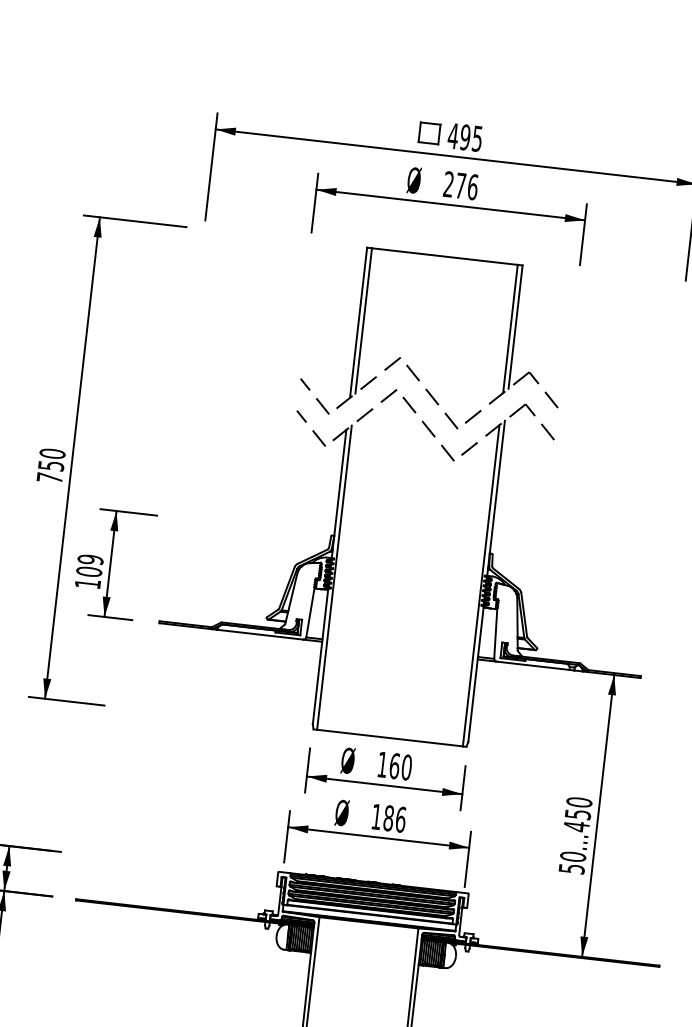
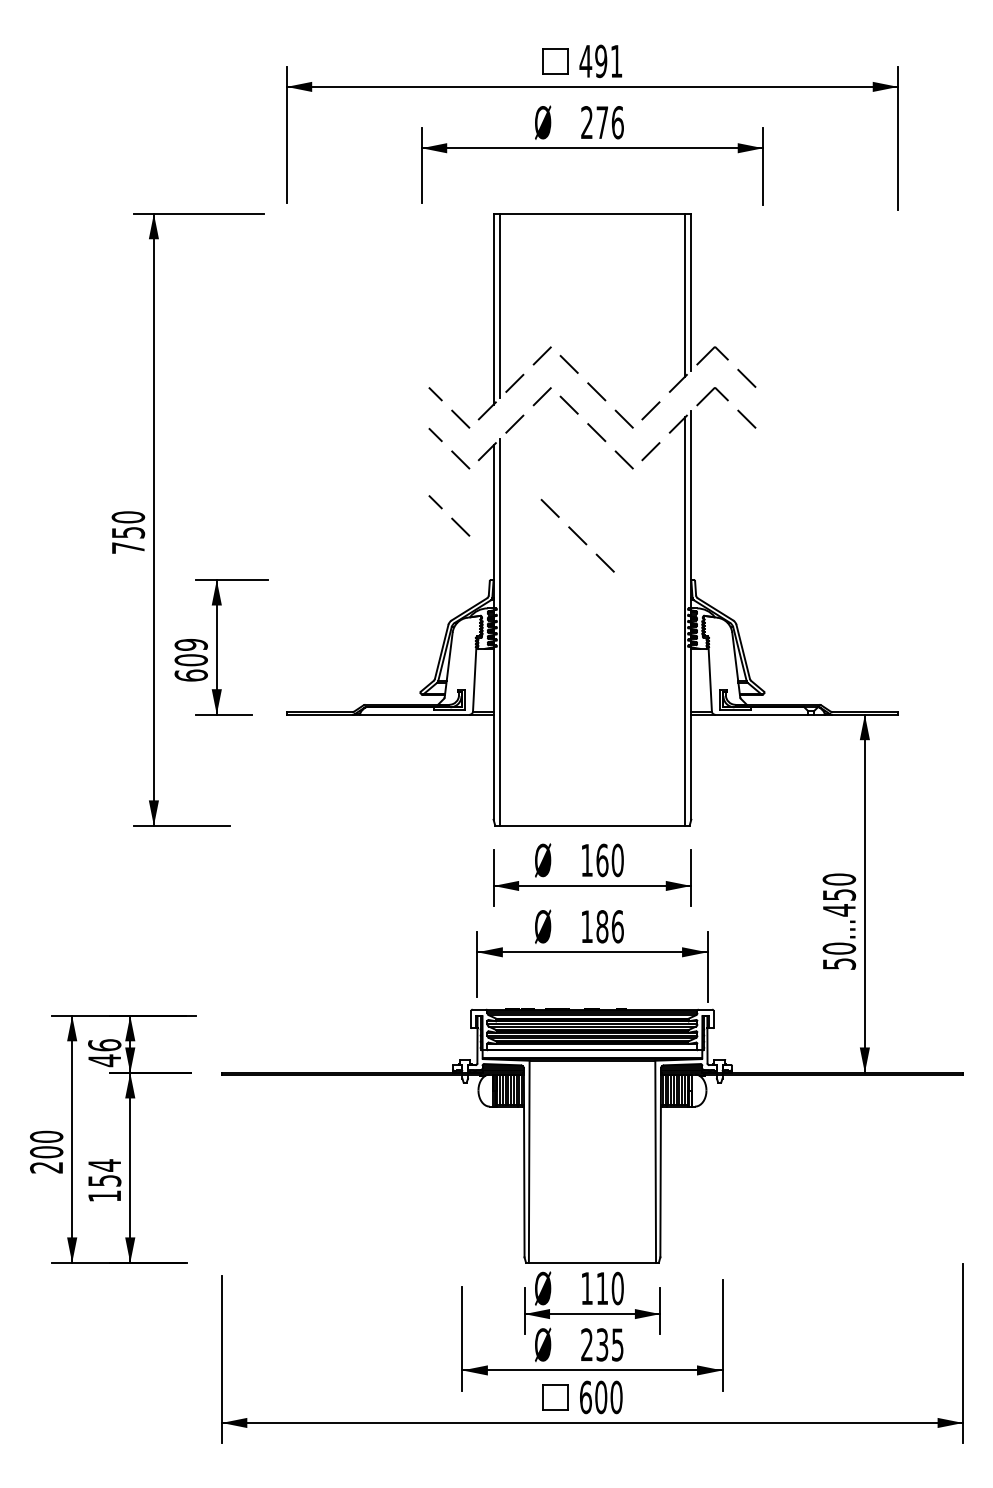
text: (477, 138) -> (616, 61), 495 -> 491
line: (307, 482) -> (452, 517), added
line: (404, 508) -> (577, 535), added
text: (87, 583) -> (190, 675), 109 -> 609

